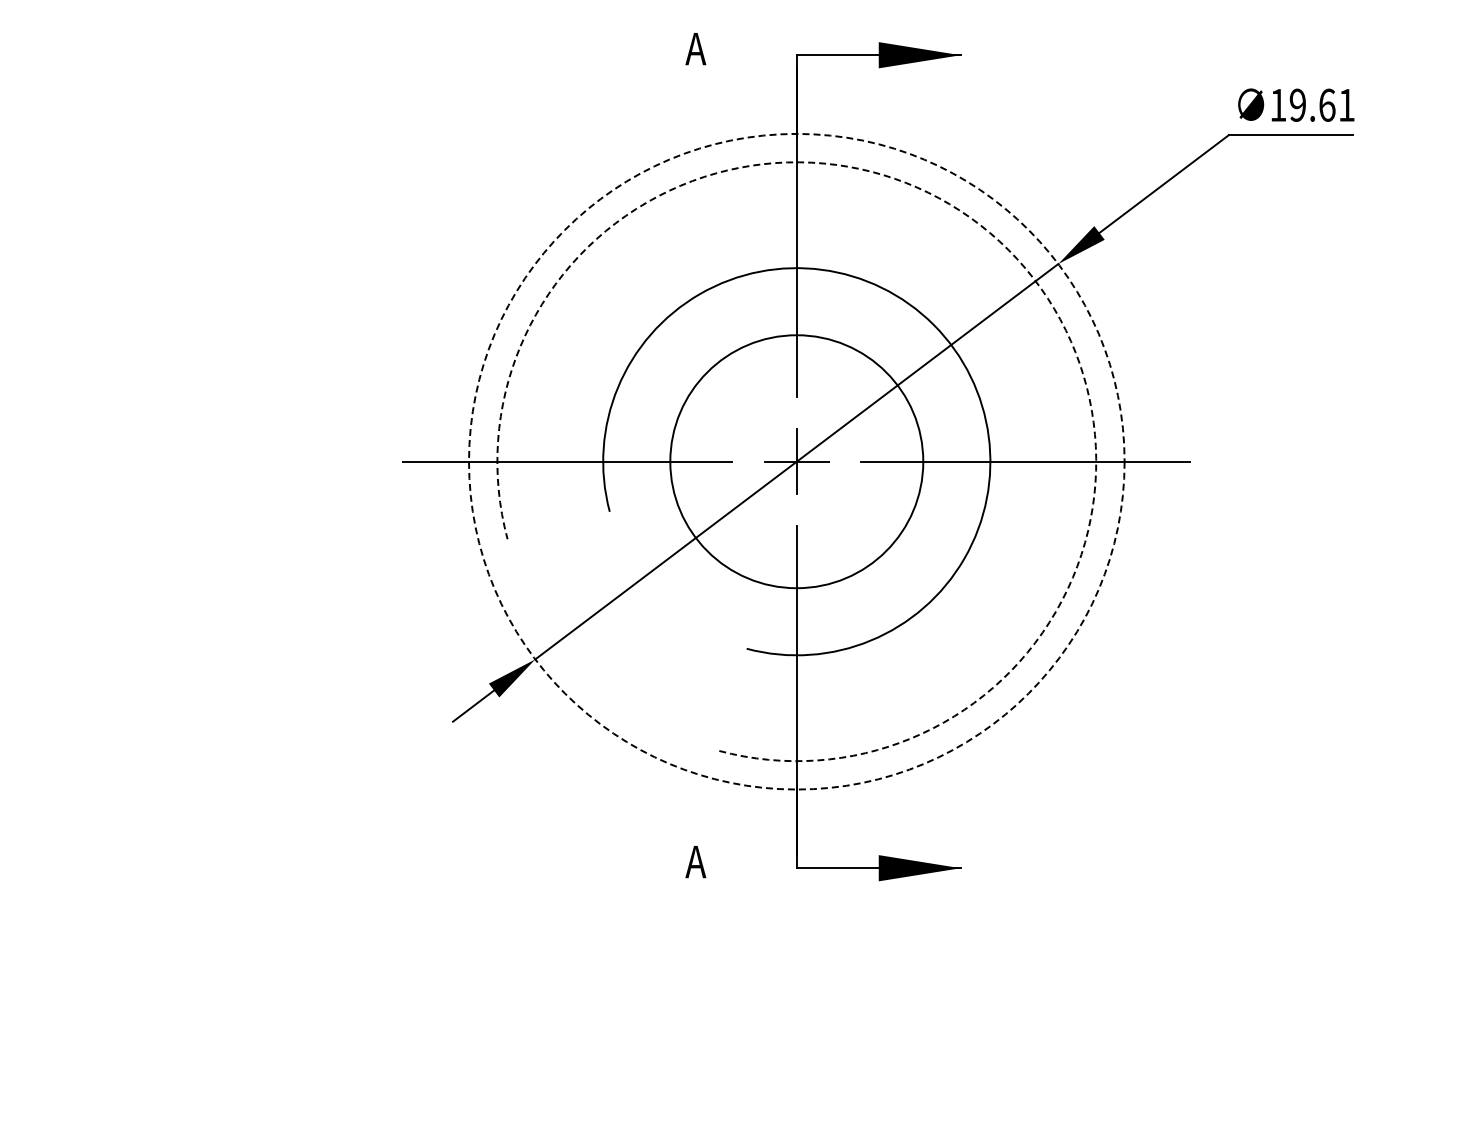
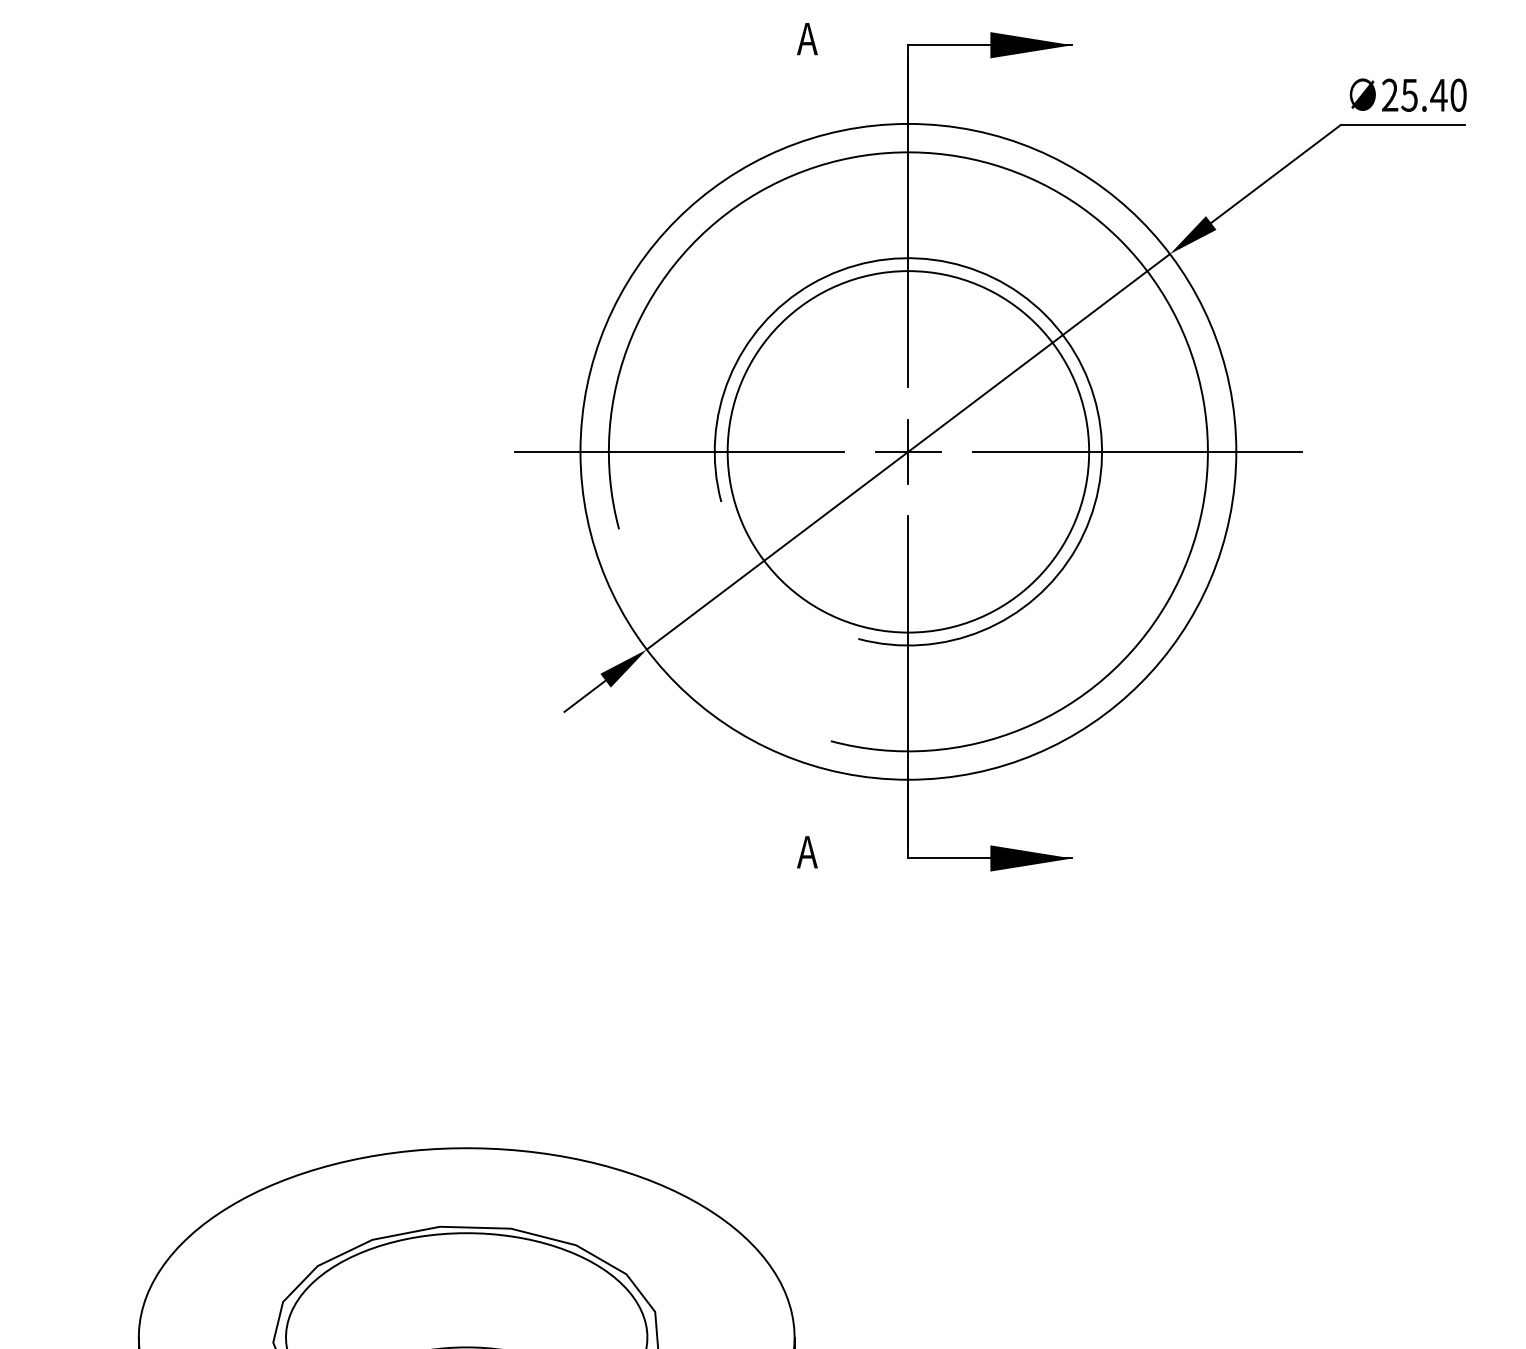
text: (1312, 104) -> (1424, 94), 19.61 -> 25.40
arc: (1008, 250) -> (1120, 240), dashed -> solid
circle: (796, 461) -> (908, 451), dashed -> solid
circle: (796, 461) -> (908, 451), size x1.43

